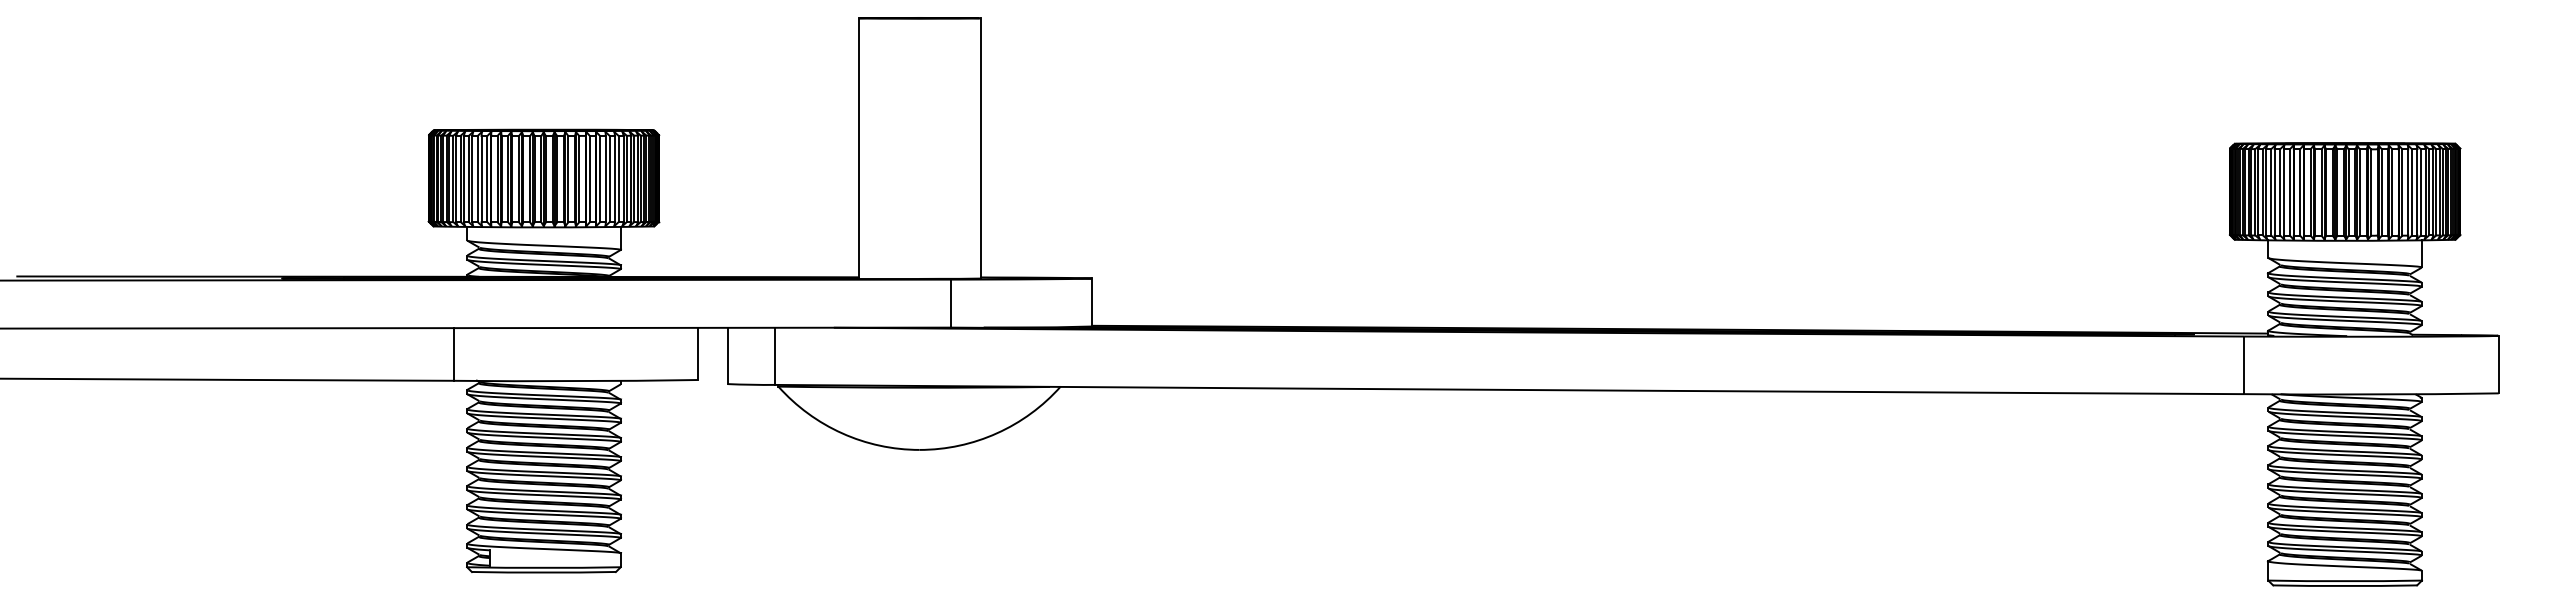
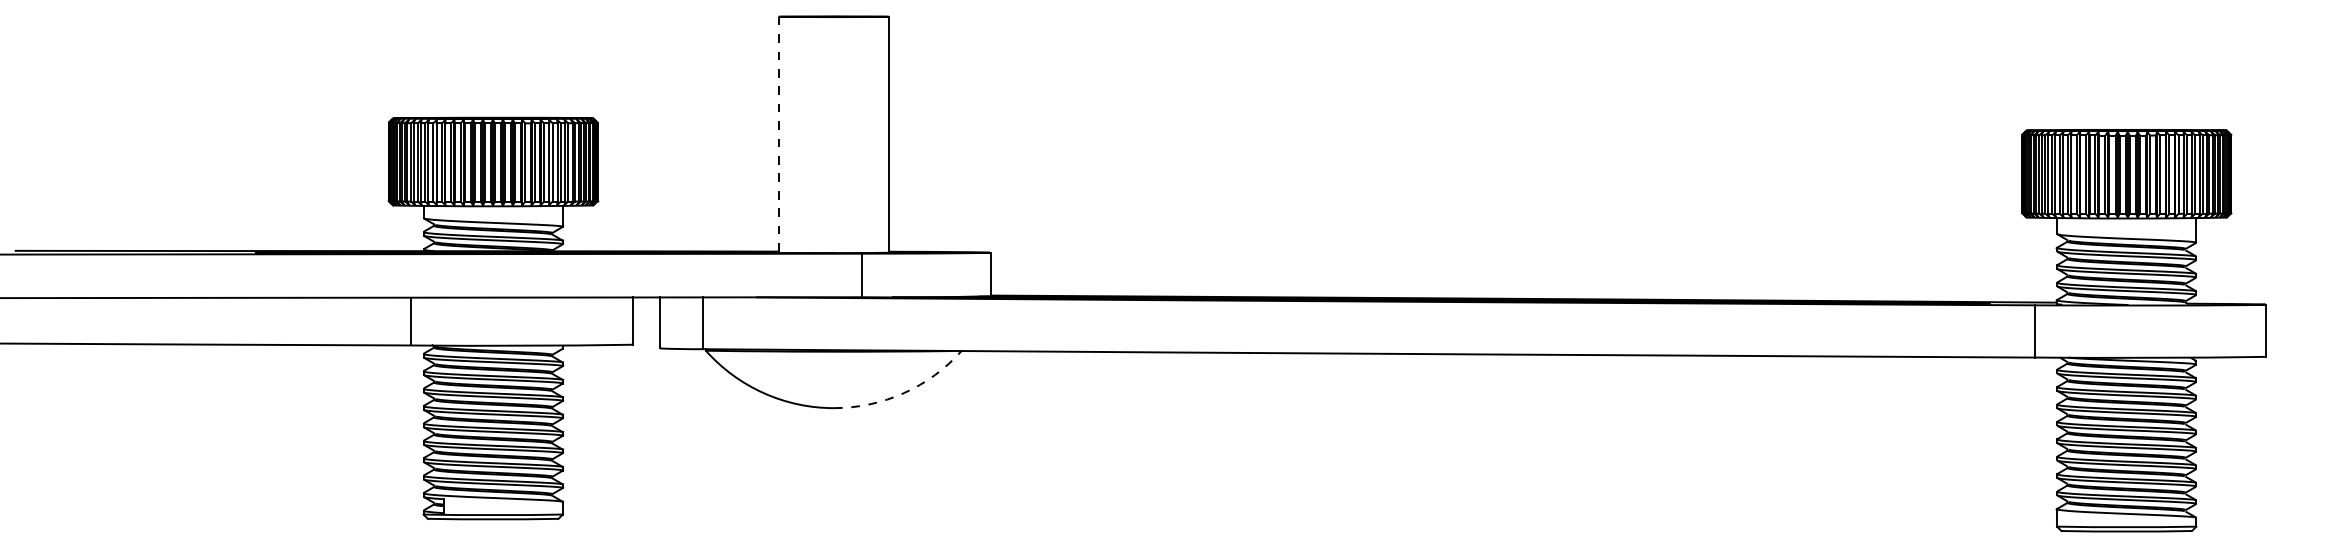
line: (858, 149) -> (778, 135), solid -> dashed
arc: (996, 433) -> (903, 393), solid -> dashed

